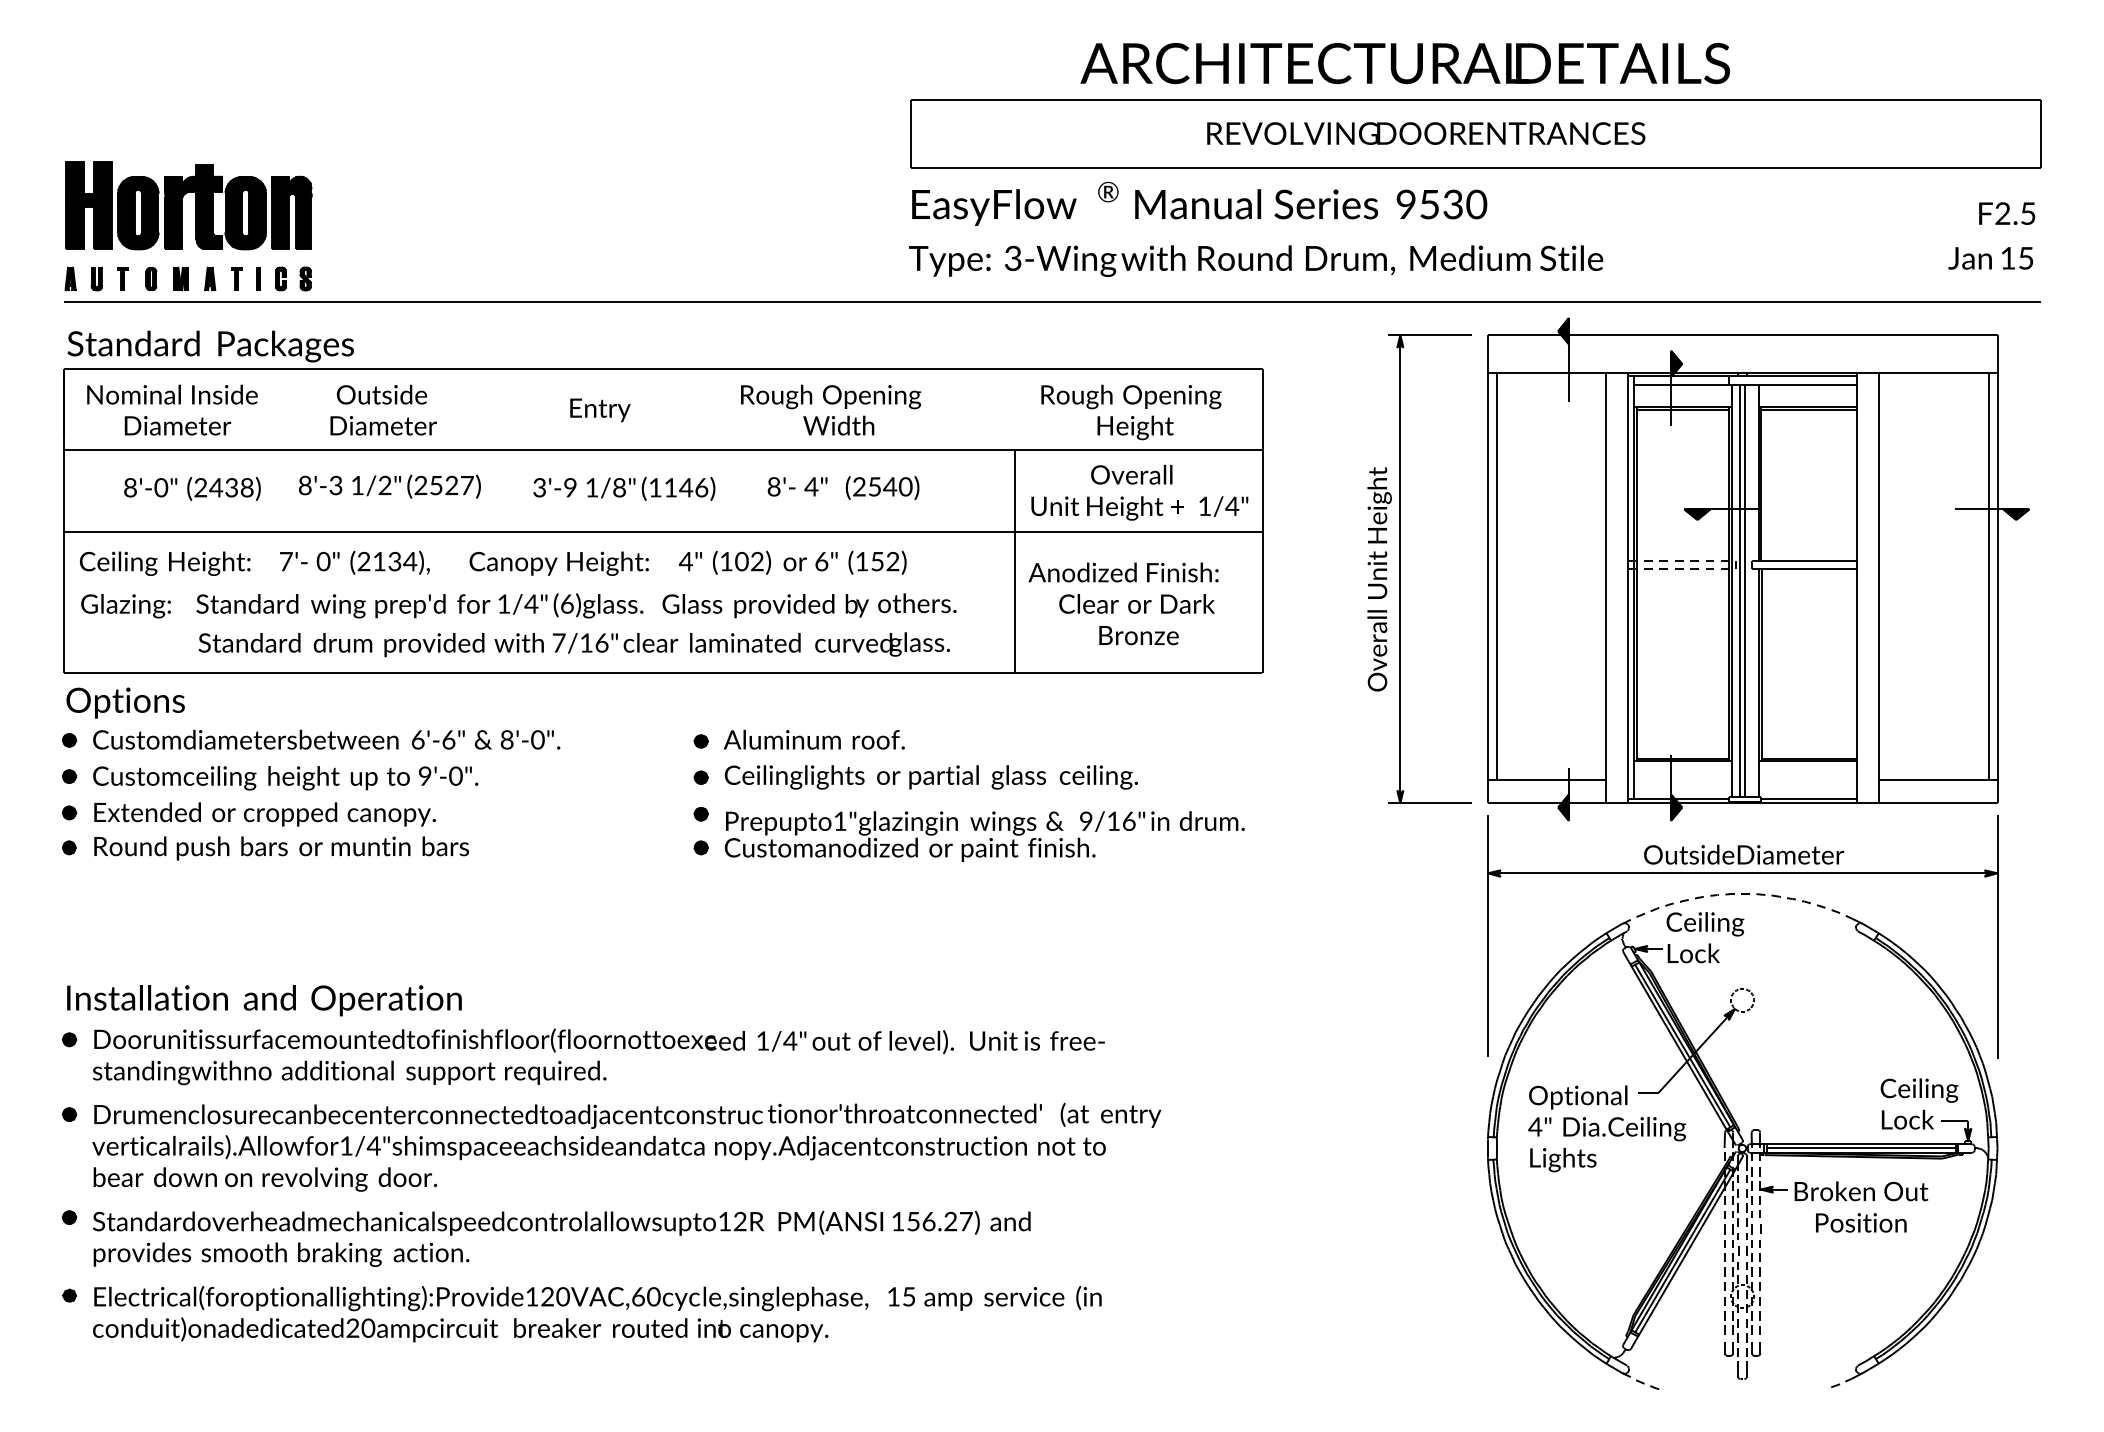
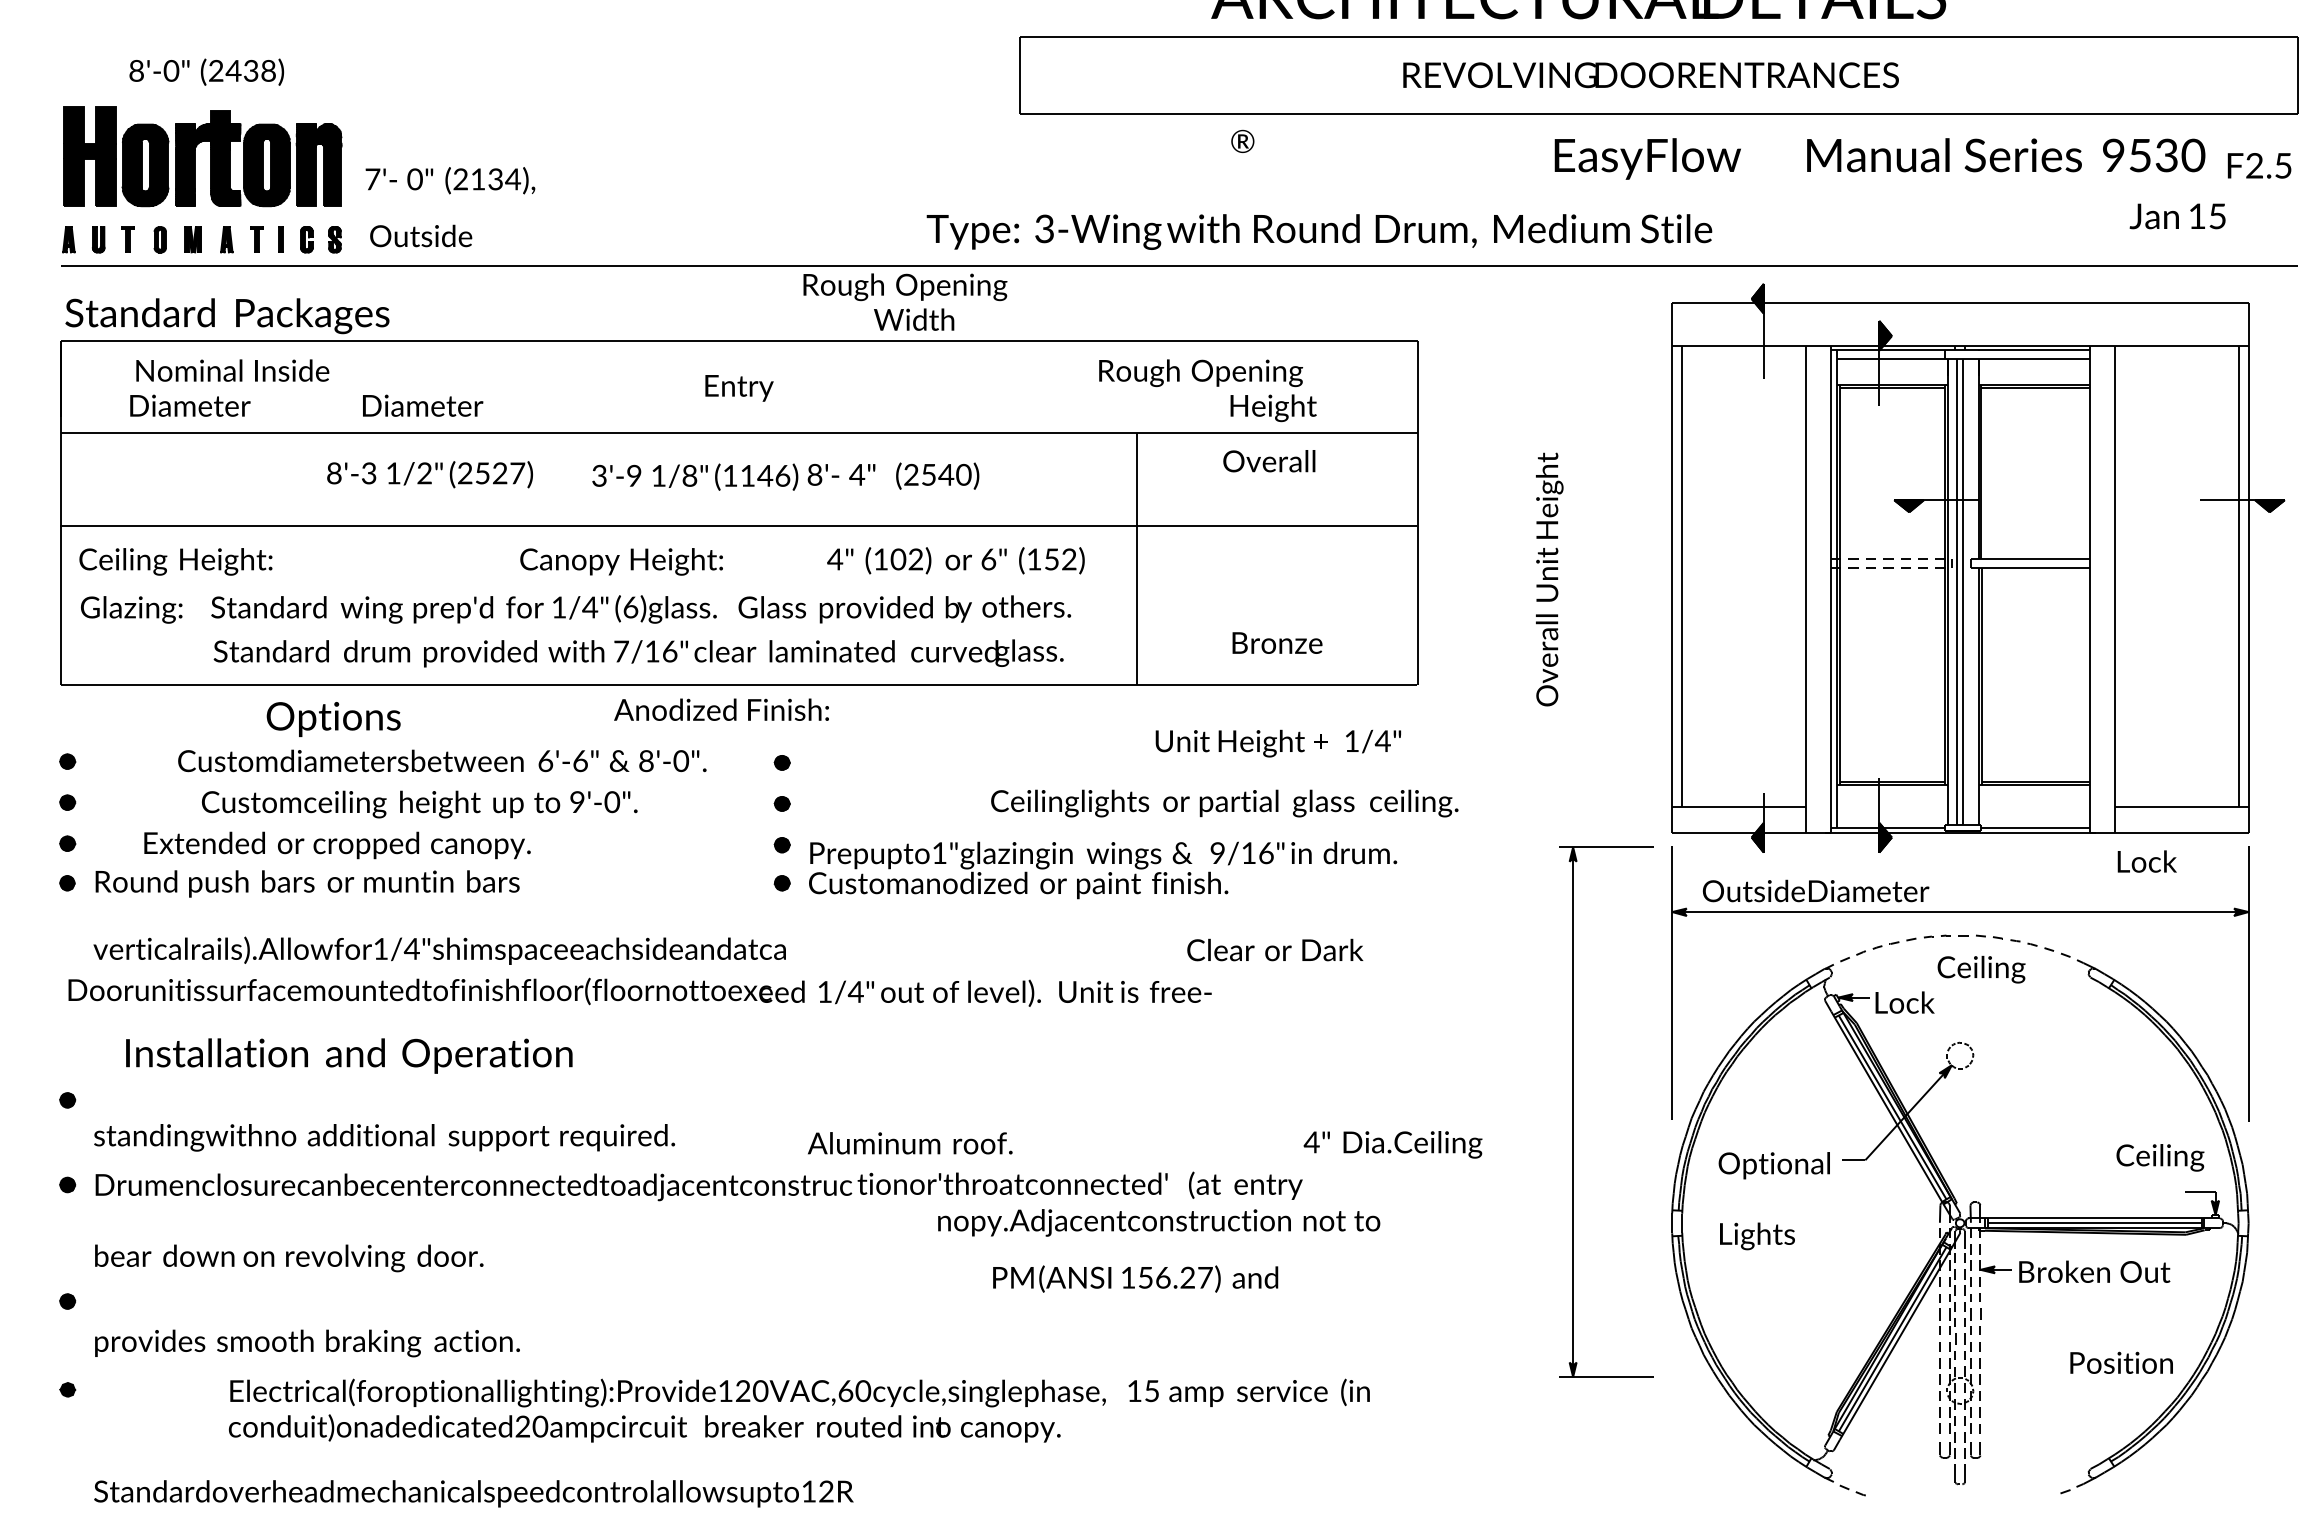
text: (1426, 133) -> (1651, 75), moved
text: (1199, 207) -> (1879, 158), moved
text: (1990, 258) -> (2177, 216), moved
text: (1256, 260) -> (1319, 231), moved
text: (172, 394) -> (232, 370), moved
text: (382, 394) -> (421, 235), moved
text: (1131, 396) -> (1201, 372), moved
text: (831, 409) -> (905, 301), moved
text: (600, 410) -> (739, 388), moved
text: (192, 488) -> (206, 71), moved
text: (843, 488) -> (893, 476), moved
text: (1139, 508) -> (1278, 743), moved
text: (354, 562) -> (450, 180), moved
text: (792, 562) -> (955, 560), moved
part: (1400, 568) -> (1573, 1111), moved
text: (1123, 572) -> (721, 709), moved
text: (1136, 603) -> (1274, 949), moved
text: (125, 702) -> (333, 718), moved
text: (326, 739) -> (442, 760), moved
text: (813, 739) -> (909, 1143), moved
text: (930, 777) -> (1223, 803), moved
text: (285, 778) -> (419, 804), moved
text: (264, 814) -> (336, 845), moved
text: (1744, 854) -> (1816, 890), moved
text: (1705, 924) -> (1981, 969), moved
text: (264, 1000) -> (349, 1055), moved
text: (599, 1041) -> (640, 992), moved
text: (1907, 1119) -> (2146, 861), moved
text: (1607, 1128) -> (1393, 1144), moved
text: (398, 1147) -> (439, 950), moved
text: (910, 1148) -> (1159, 1223), moved
text: (904, 1222) -> (1135, 1278), moved
text: (1861, 1222) -> (2121, 1362), moved
text: (428, 1223) -> (473, 1493), moved
text: (597, 1314) -> (799, 1411), moved

